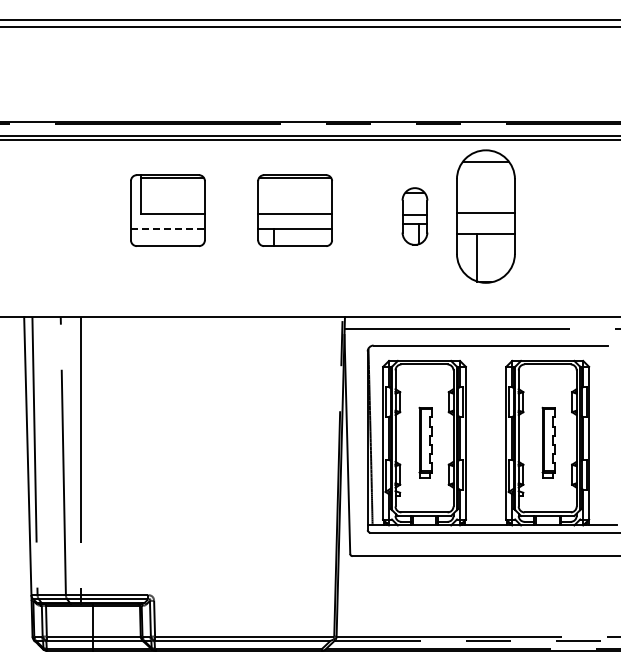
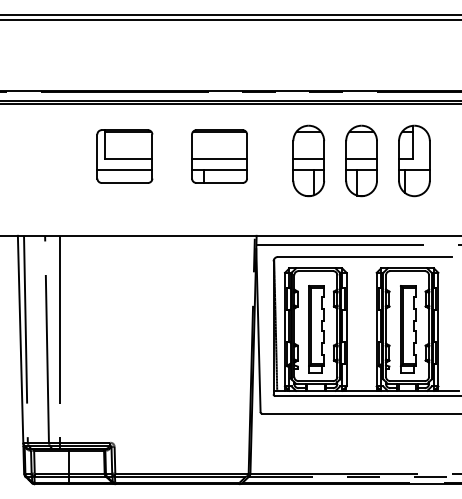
part: (414, 216) -> (308, 160), size x1.67
part: (485, 216) -> (361, 160), size x0.71
part: (556, 216) -> (414, 160), added
line: (167, 228) -> (124, 169), dashed -> solid
part: (425, 442) -> (316, 329), size x1.67
part: (548, 442) -> (408, 329), size x1.67

